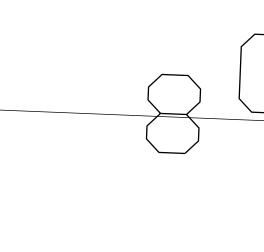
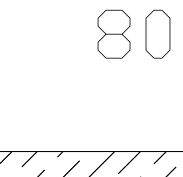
curve: (172, 112) -> (113, 33), moved

